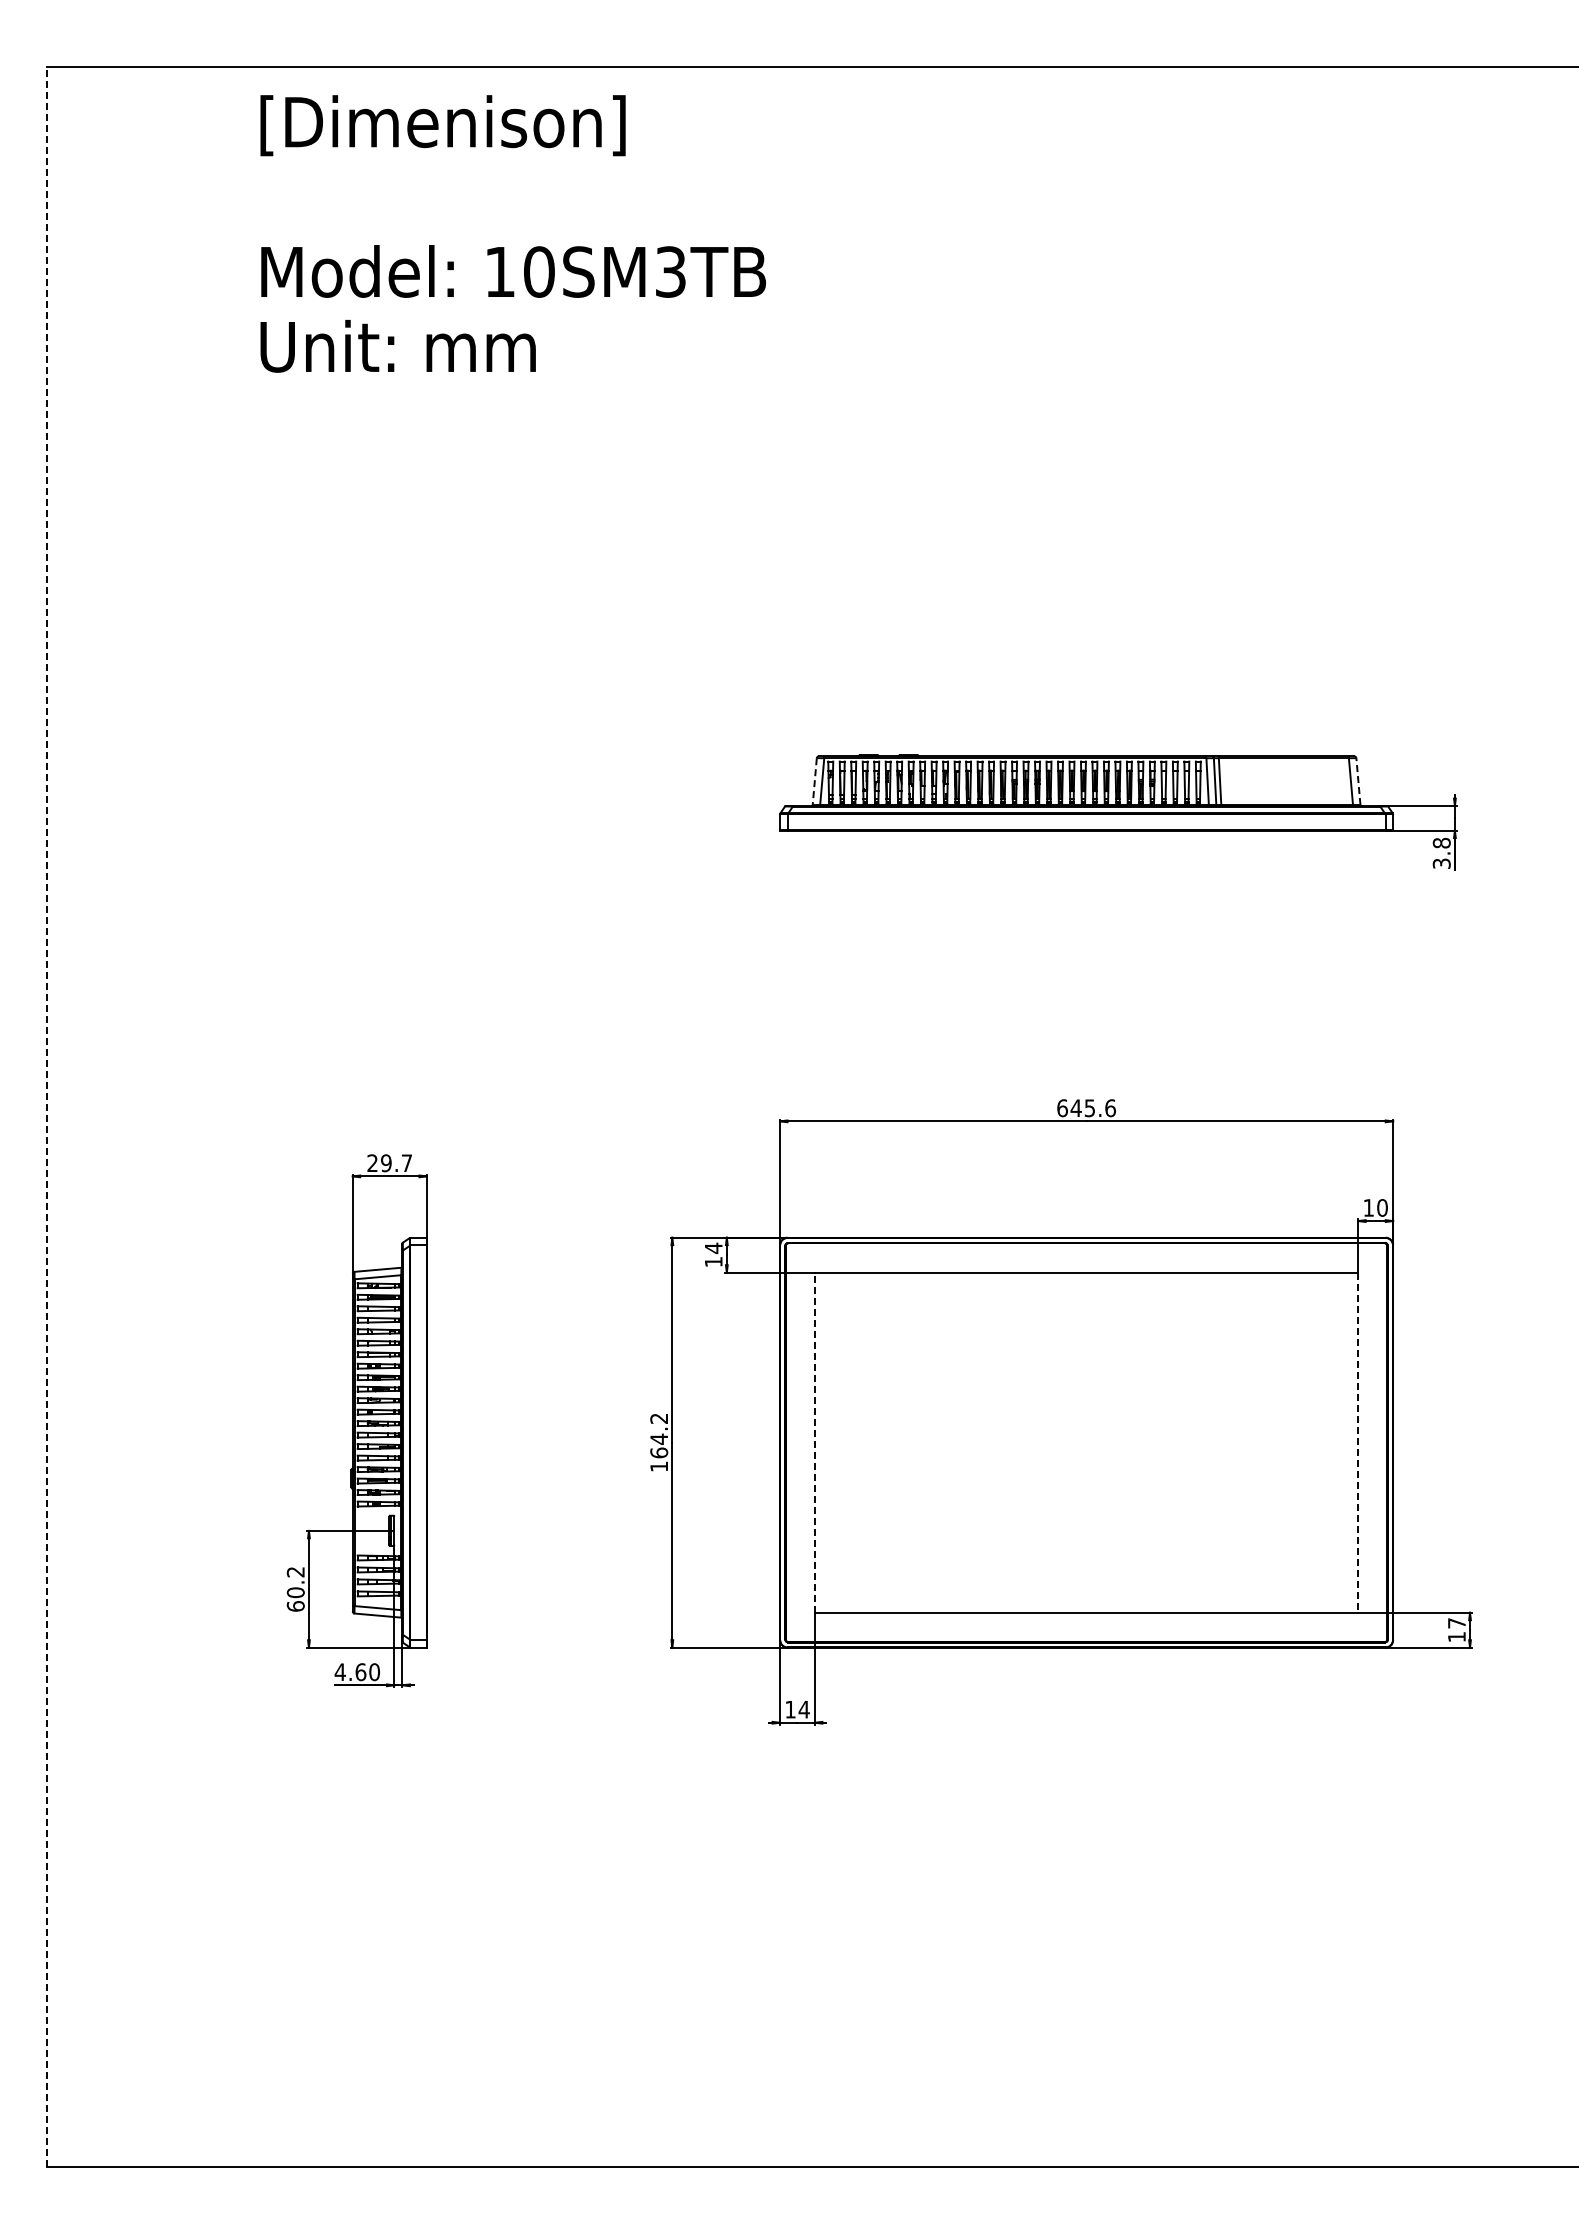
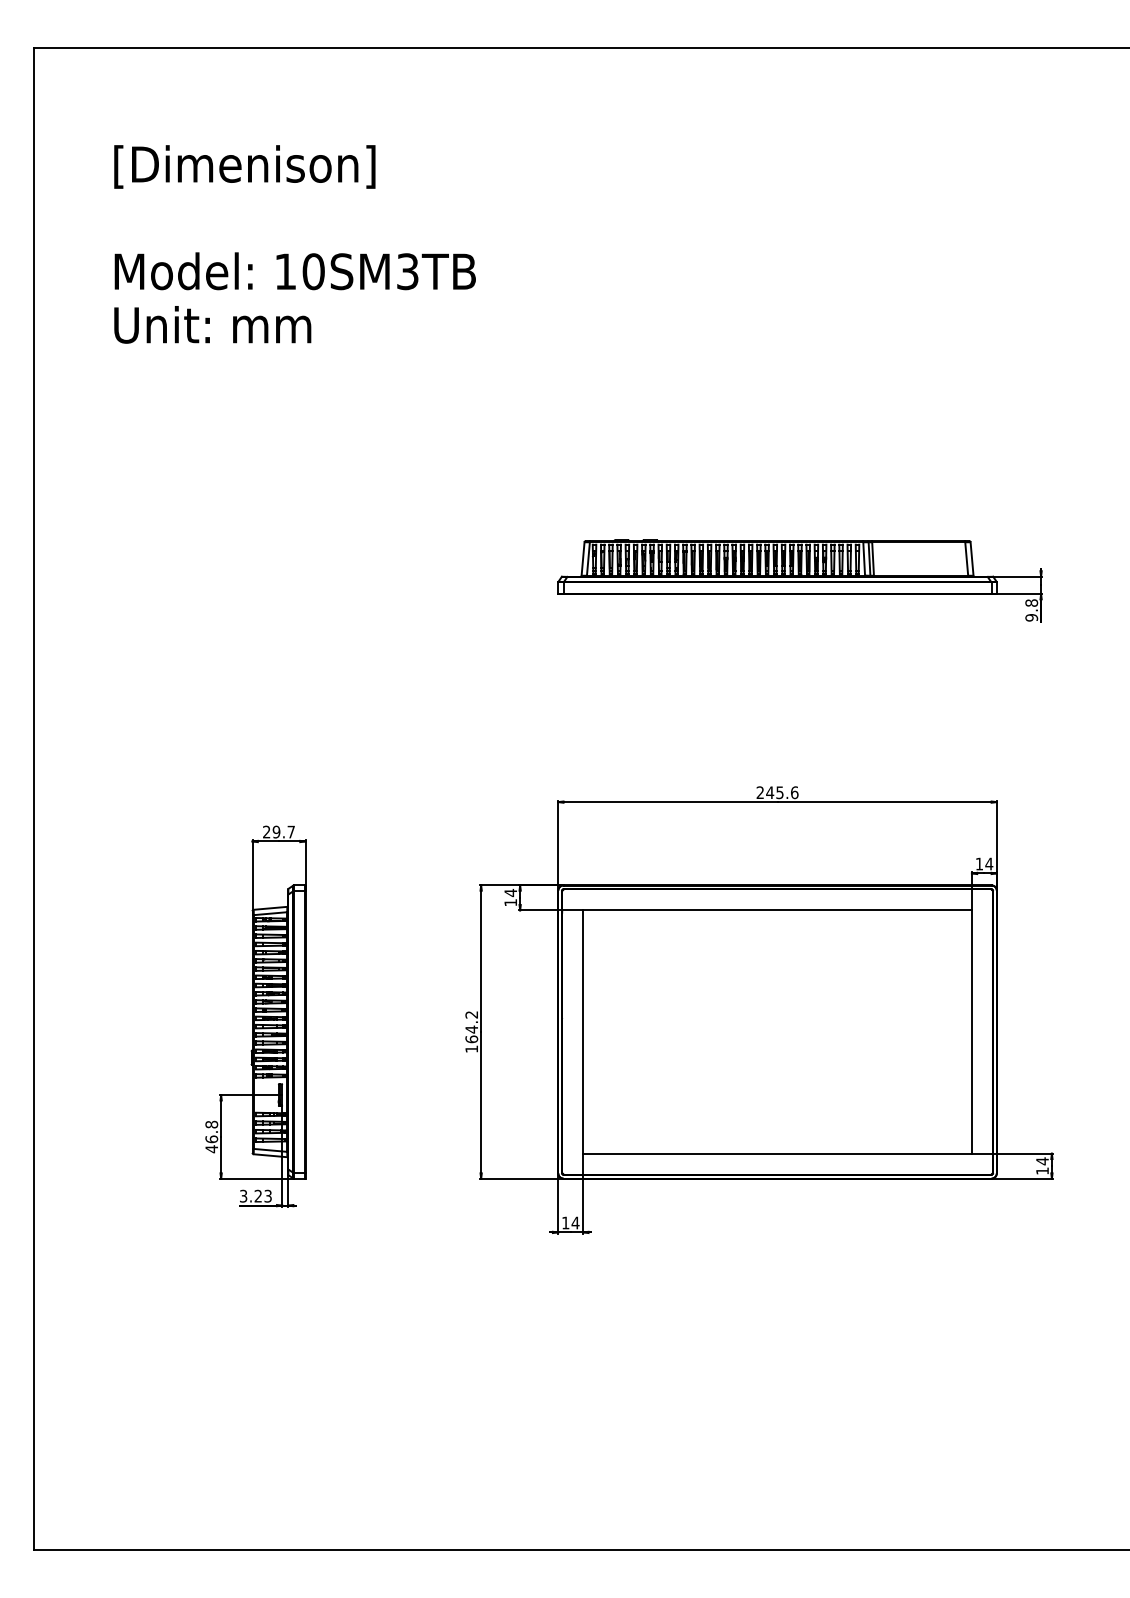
text: (513, 233) -> (295, 244), moved
line: (1358, 781) -> (972, 558), dashed -> solid
line: (814, 782) -> (582, 559), dashed -> solid
text: (1441, 863) -> (1031, 617), 3.8 -> 9.8
text: (1062, 1108) -> (760, 792), 645.6 -> 245.6
line: (47, 1117) -> (34, 799), dashed -> solid
text: (1382, 1207) -> (989, 863), 10 -> 14
line: (814, 1442) -> (582, 1031), dashed -> solid
line: (1358, 1443) -> (972, 1032), dashed -> solid
text: (295, 1589) -> (211, 1137), 60.2 -> 46.8
text: (1456, 1623) -> (1042, 1161), 17 -> 14
text: (357, 1672) -> (255, 1196), 4.60 -> 3.23

